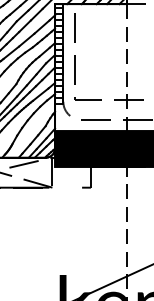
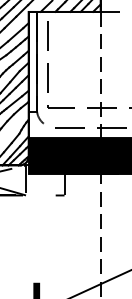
hatch: (59, 53) -> (33, 61), removed

